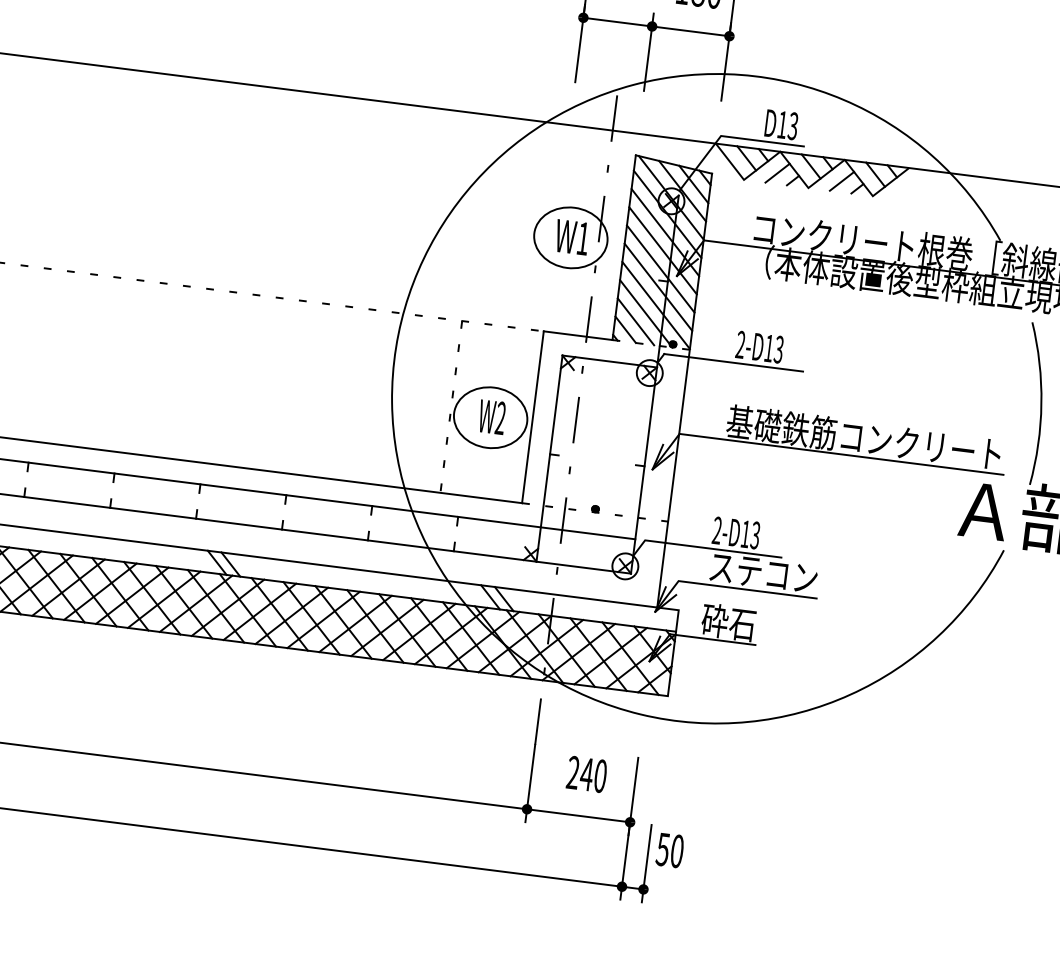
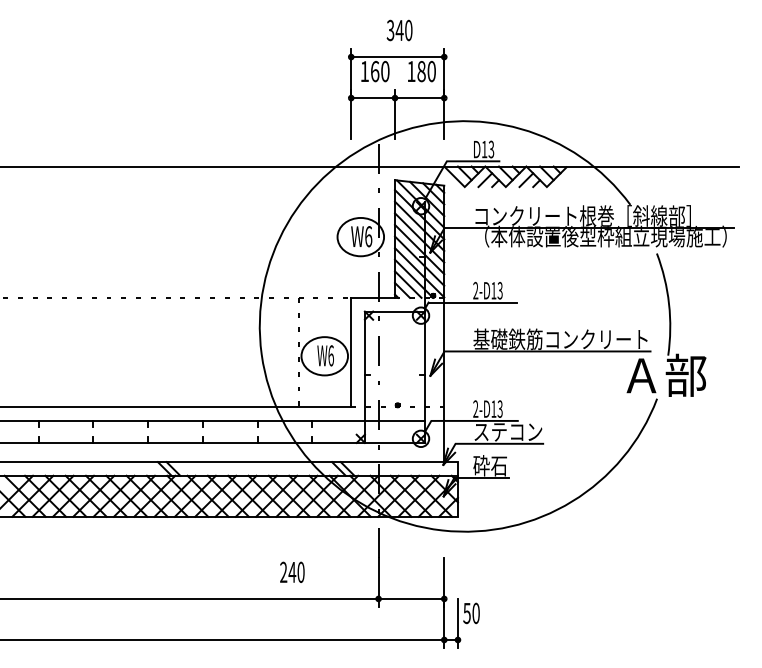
text: (583, 238) -> (368, 236), W1 -> W6
text: (499, 417) -> (330, 355), W2 -> W6
text: (587, 773) -> (292, 571), moved

